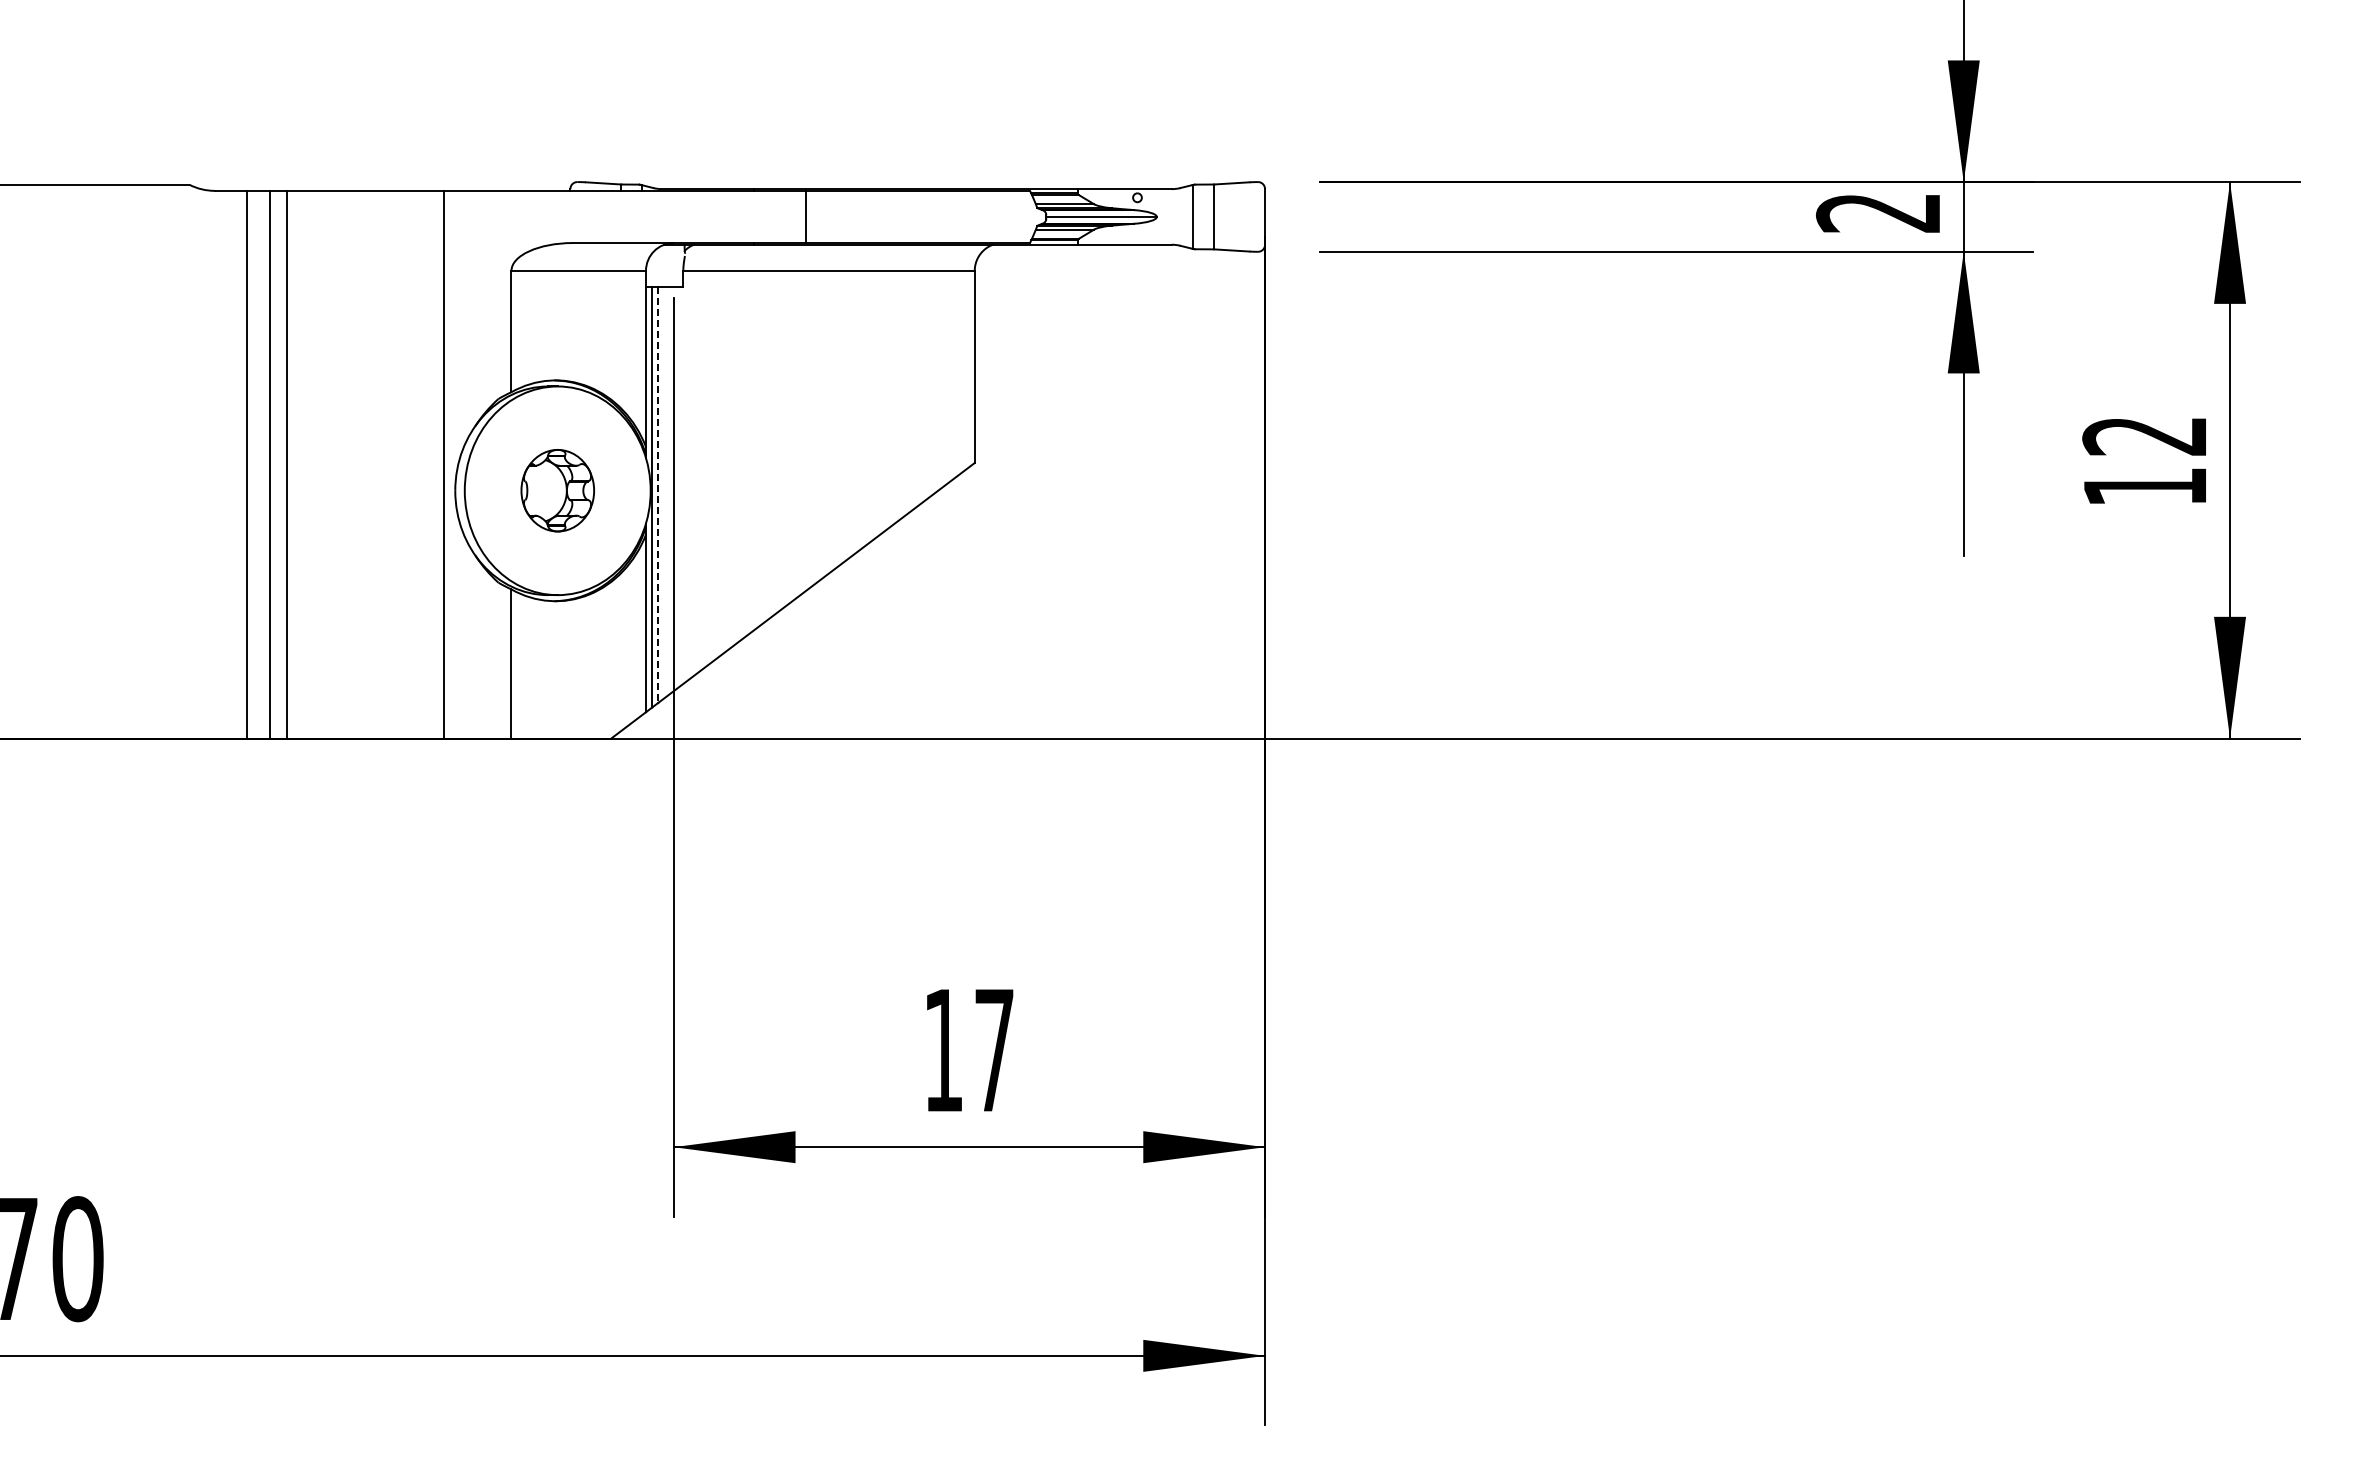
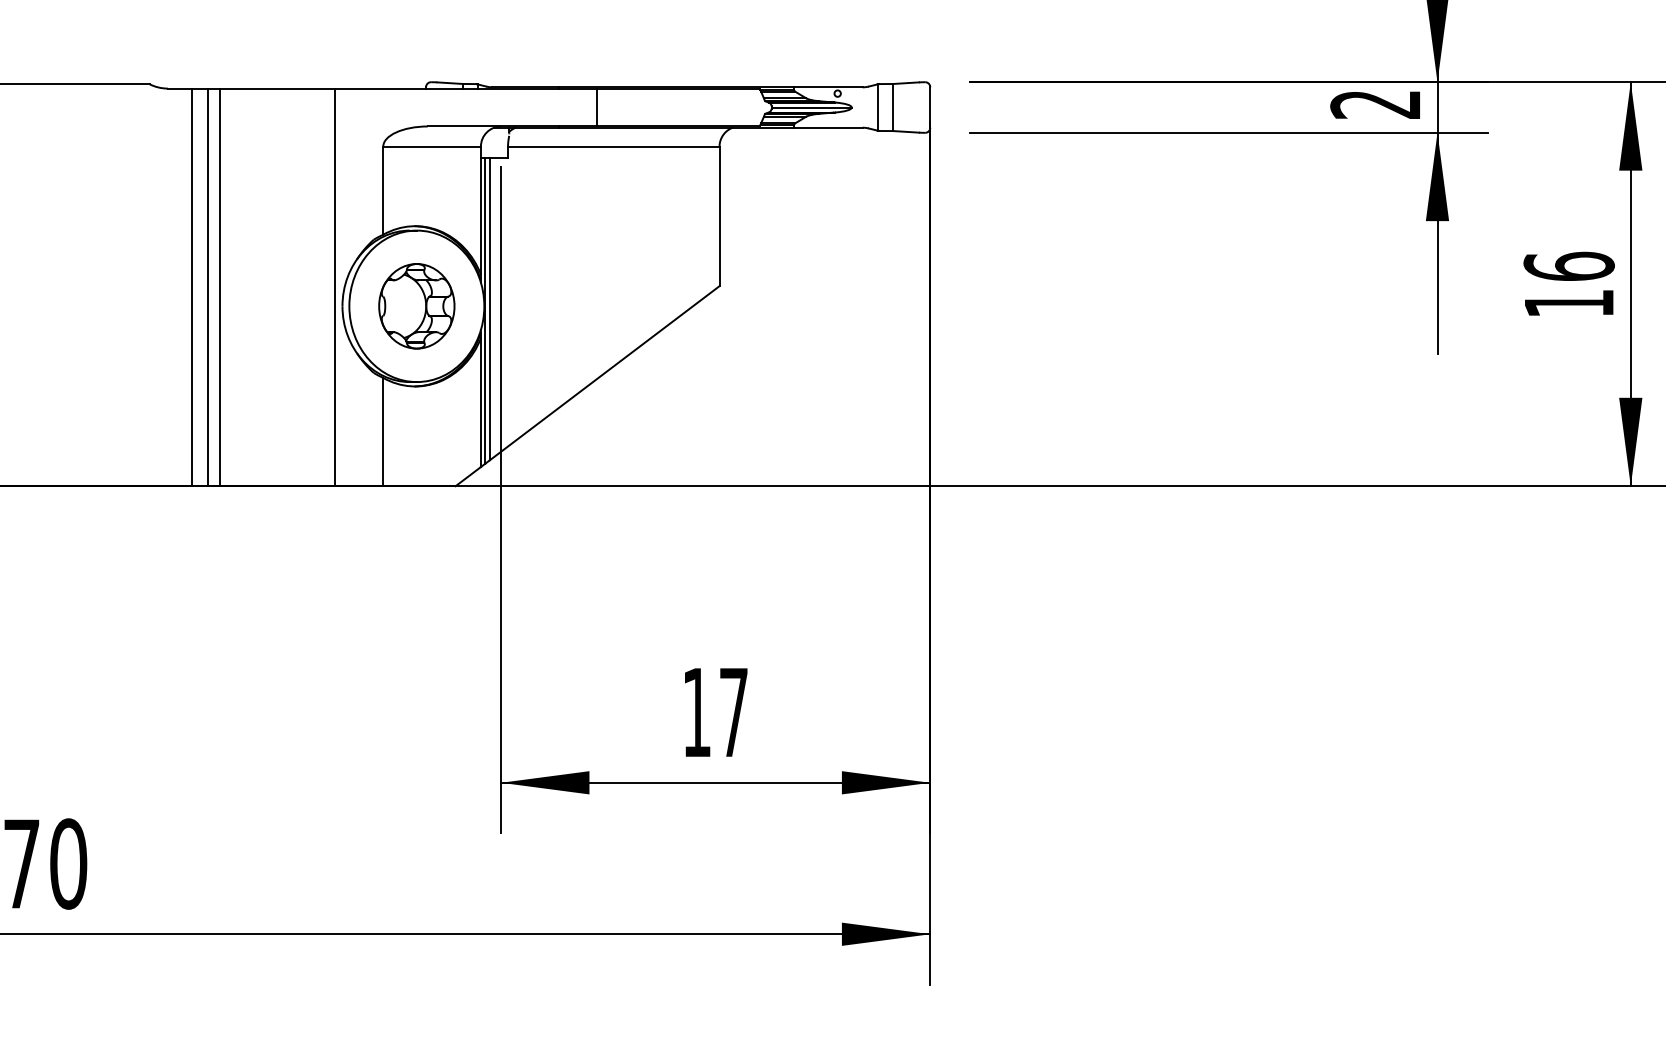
text: (2145, 435) -> (1569, 266), 12 -> 16
part: (557, 490) -> (416, 306), size x1.43
line: (658, 495) -> (489, 309), dashed -> solid

